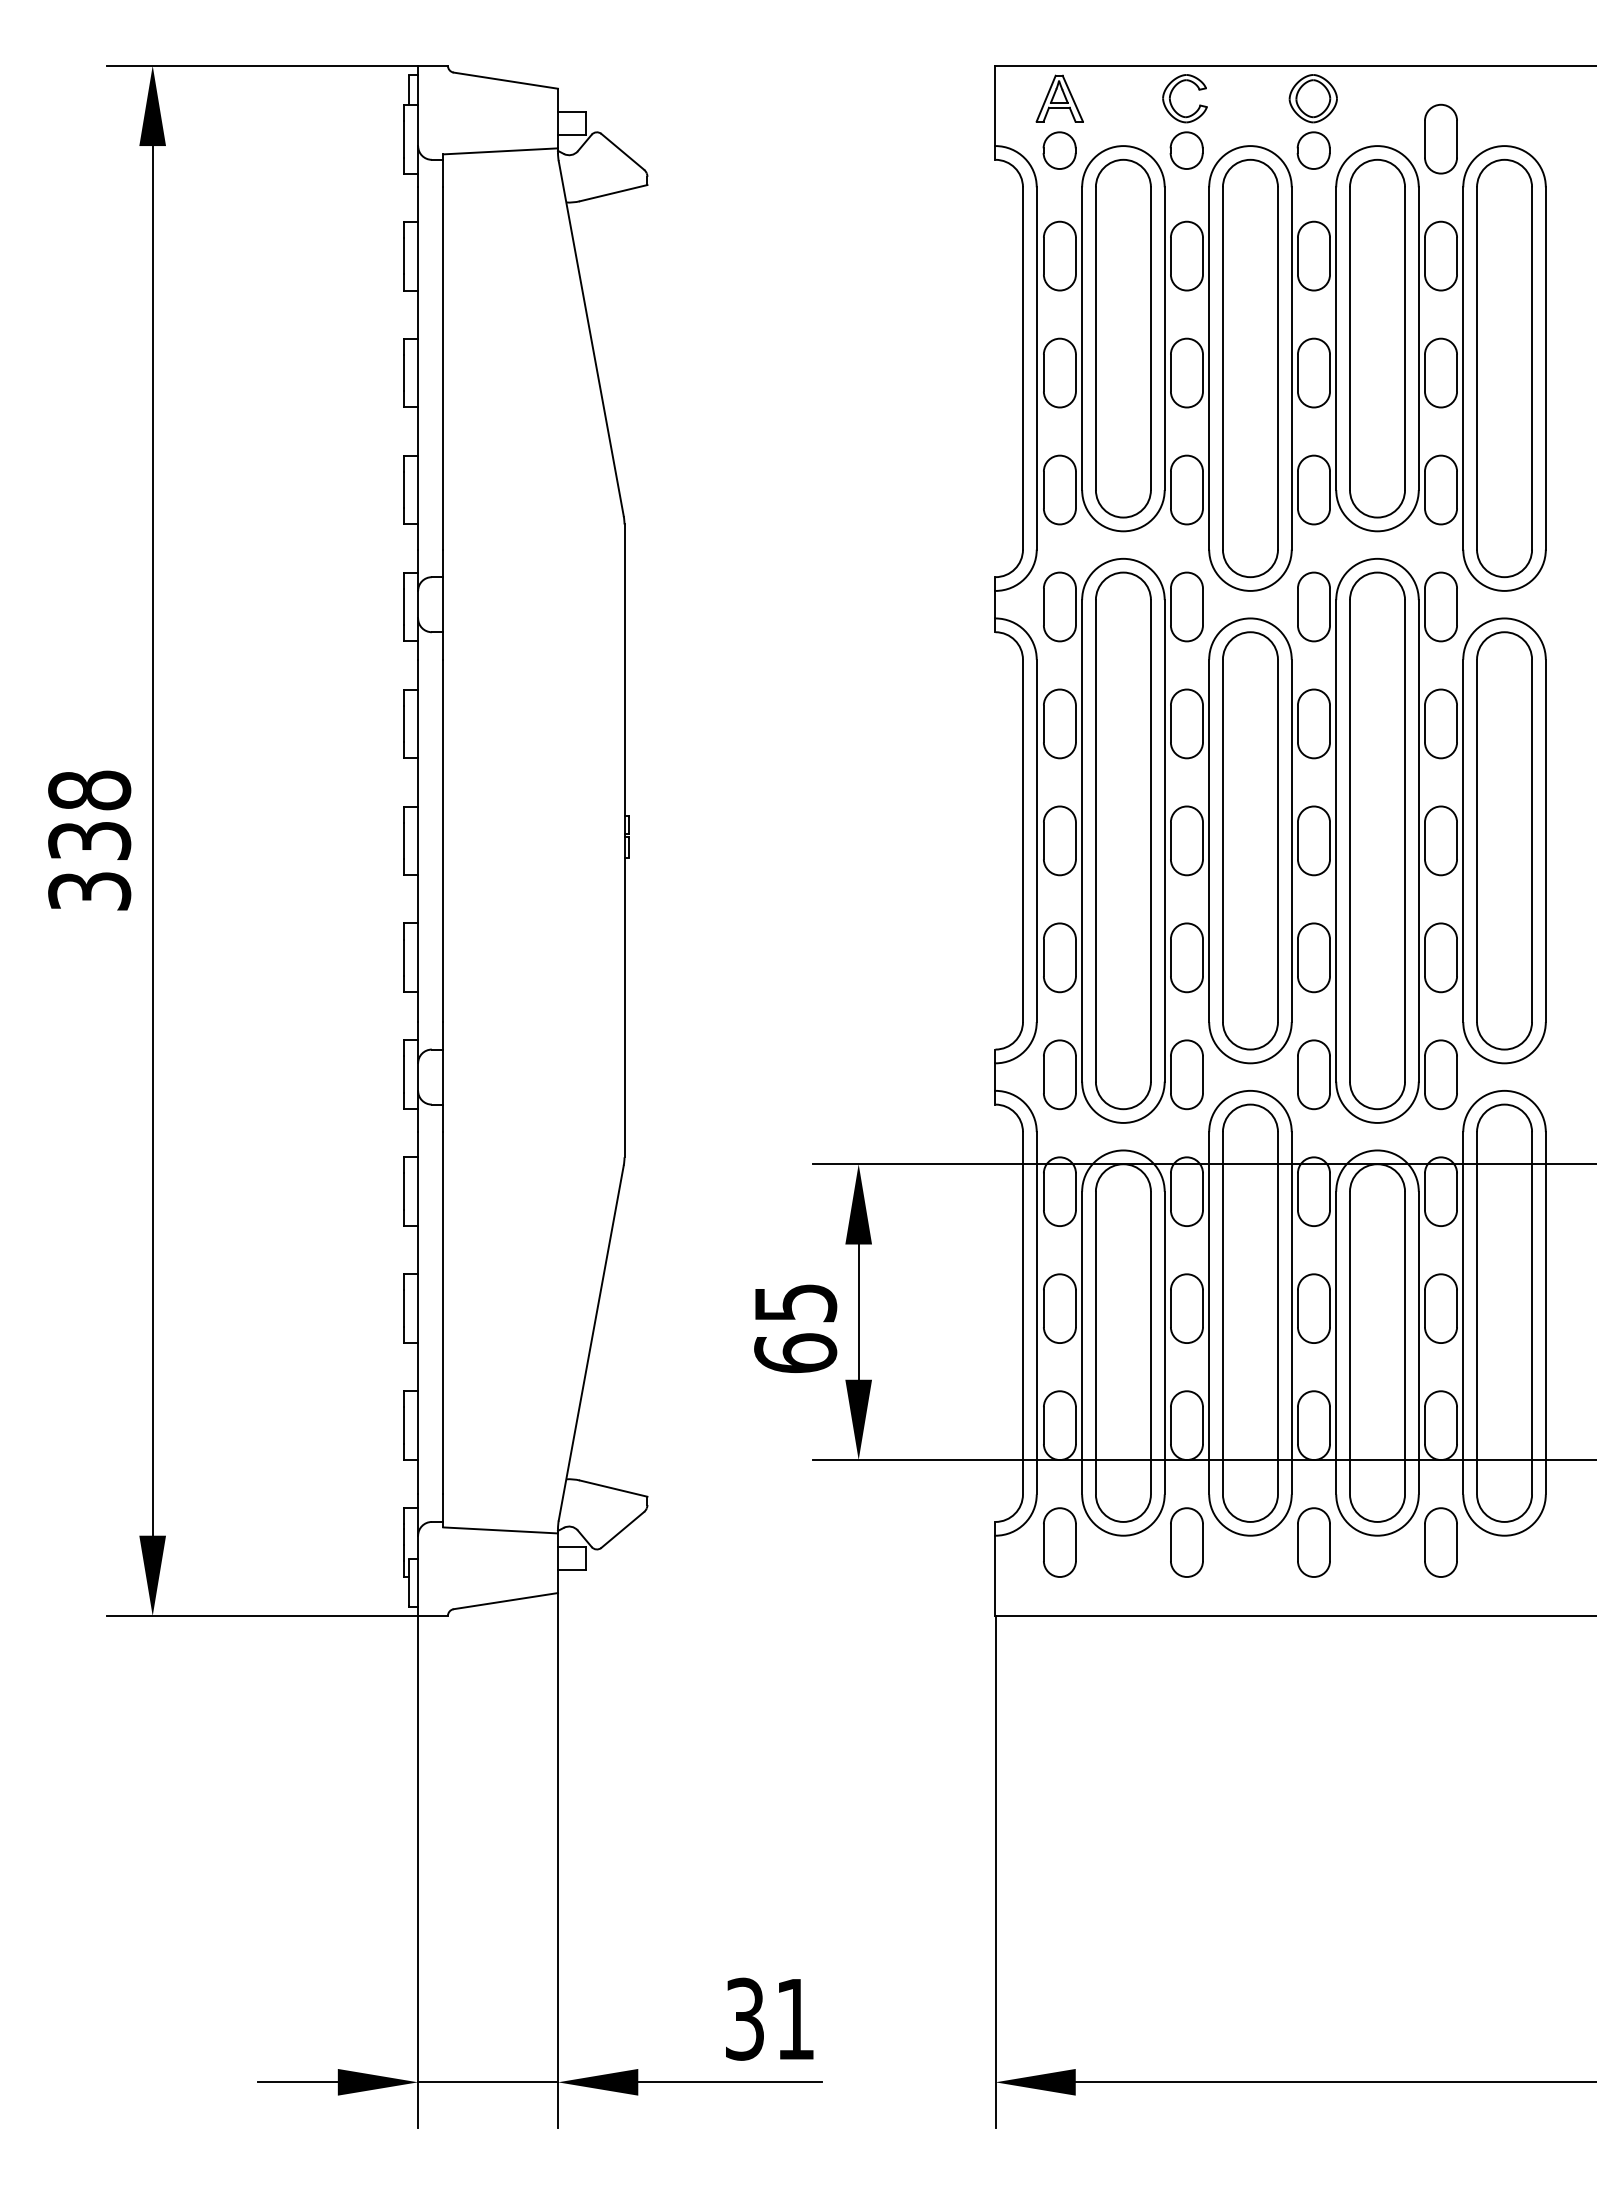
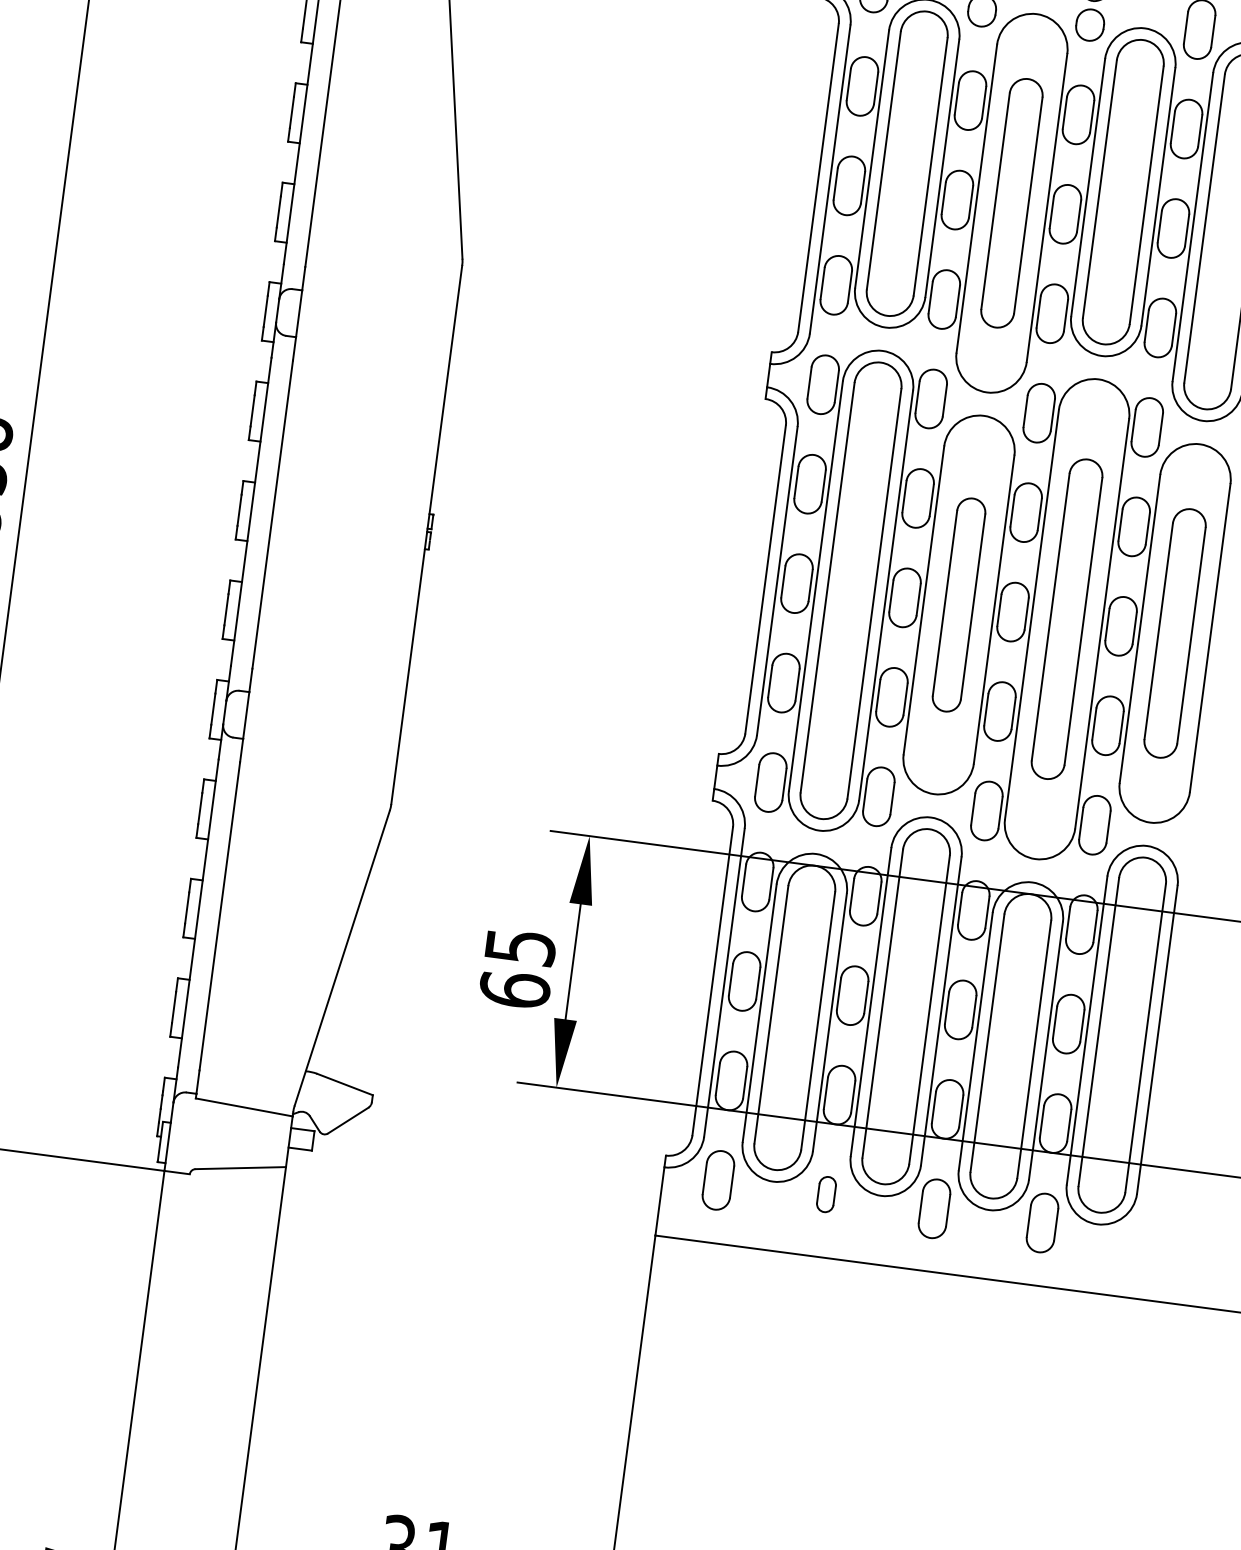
part: (1250, 368) -> (1011, 203), size x0.7
part: (1250, 840) -> (959, 604), size x0.6
part: (1377, 840) -> (1067, 618), size x0.7
part: (1504, 840) -> (1175, 633), size x0.7
part: (1186, 1542) -> (826, 1194), size x0.6

